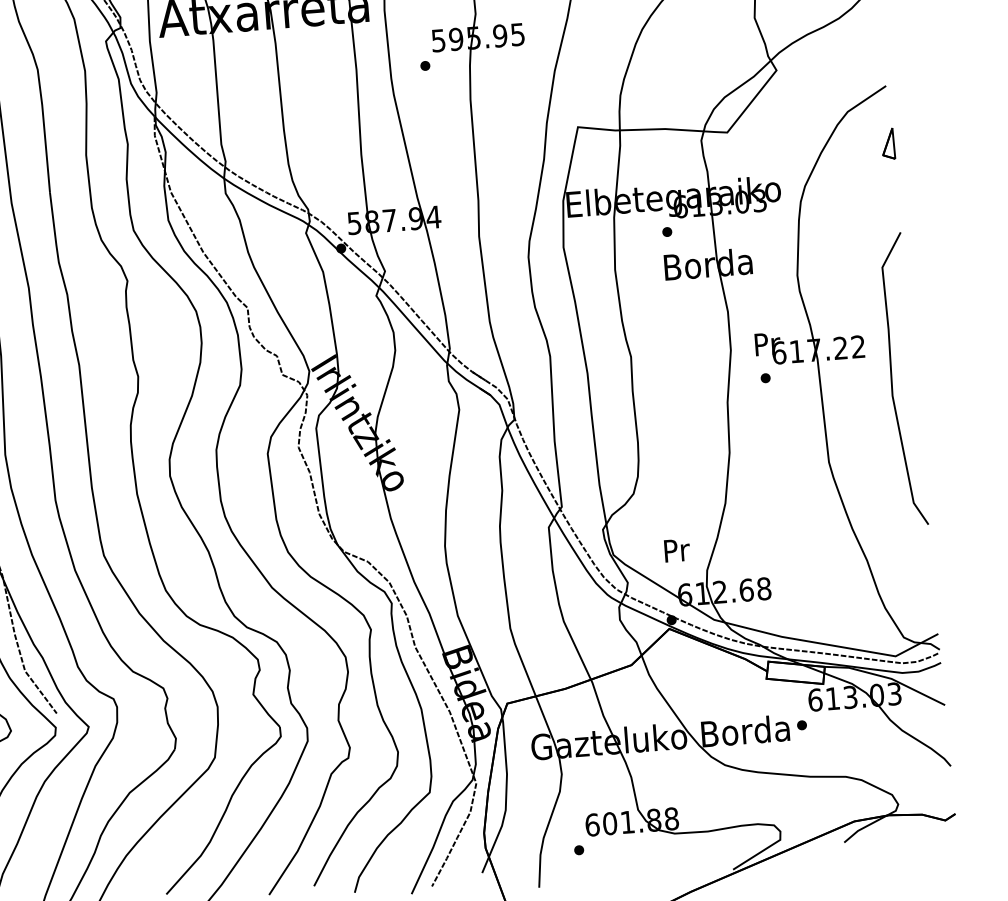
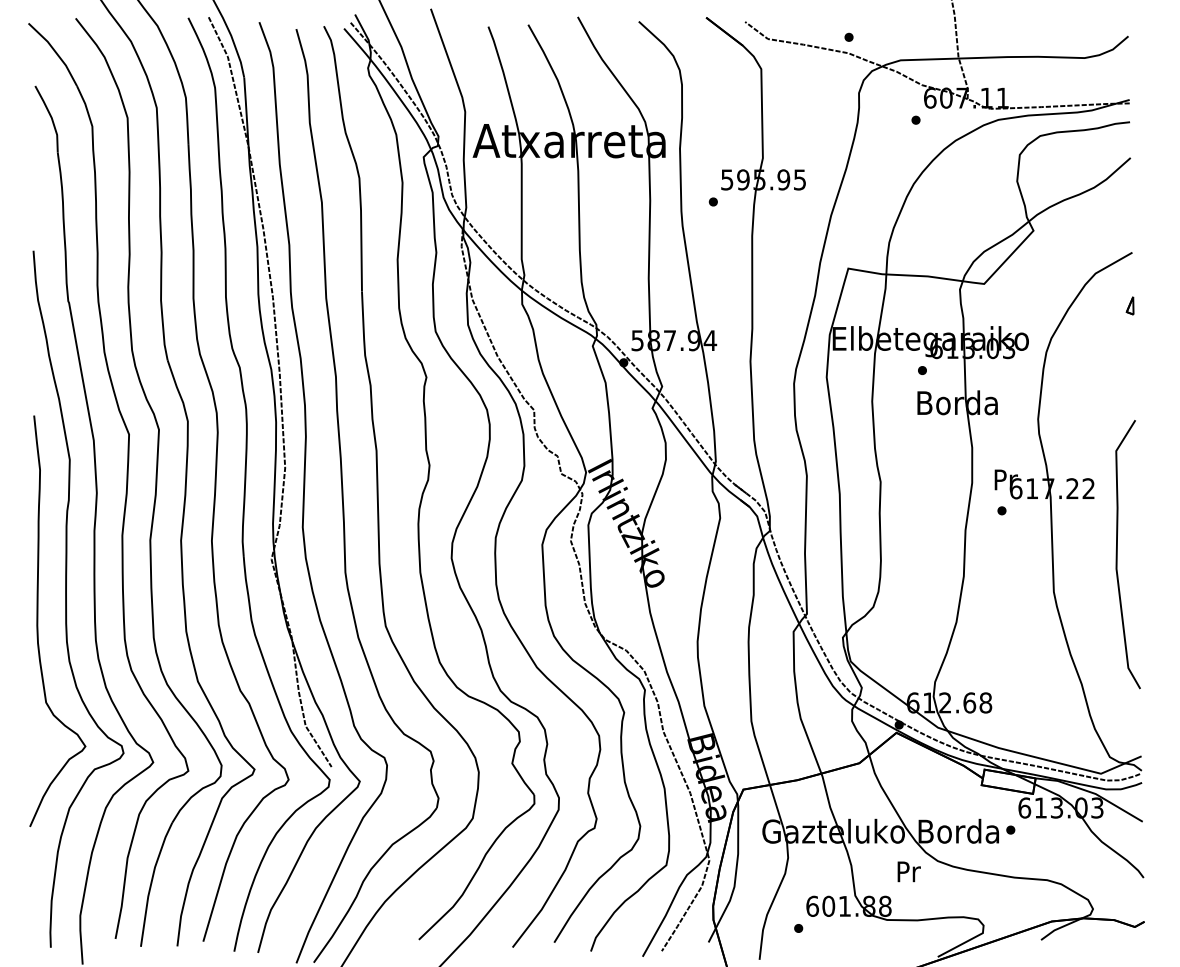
part: (887, 143) -> (1129, 305), size x0.62
curve: (892, 380) -> (1117, 554), moved
text: (676, 550) -> (908, 871), moved

